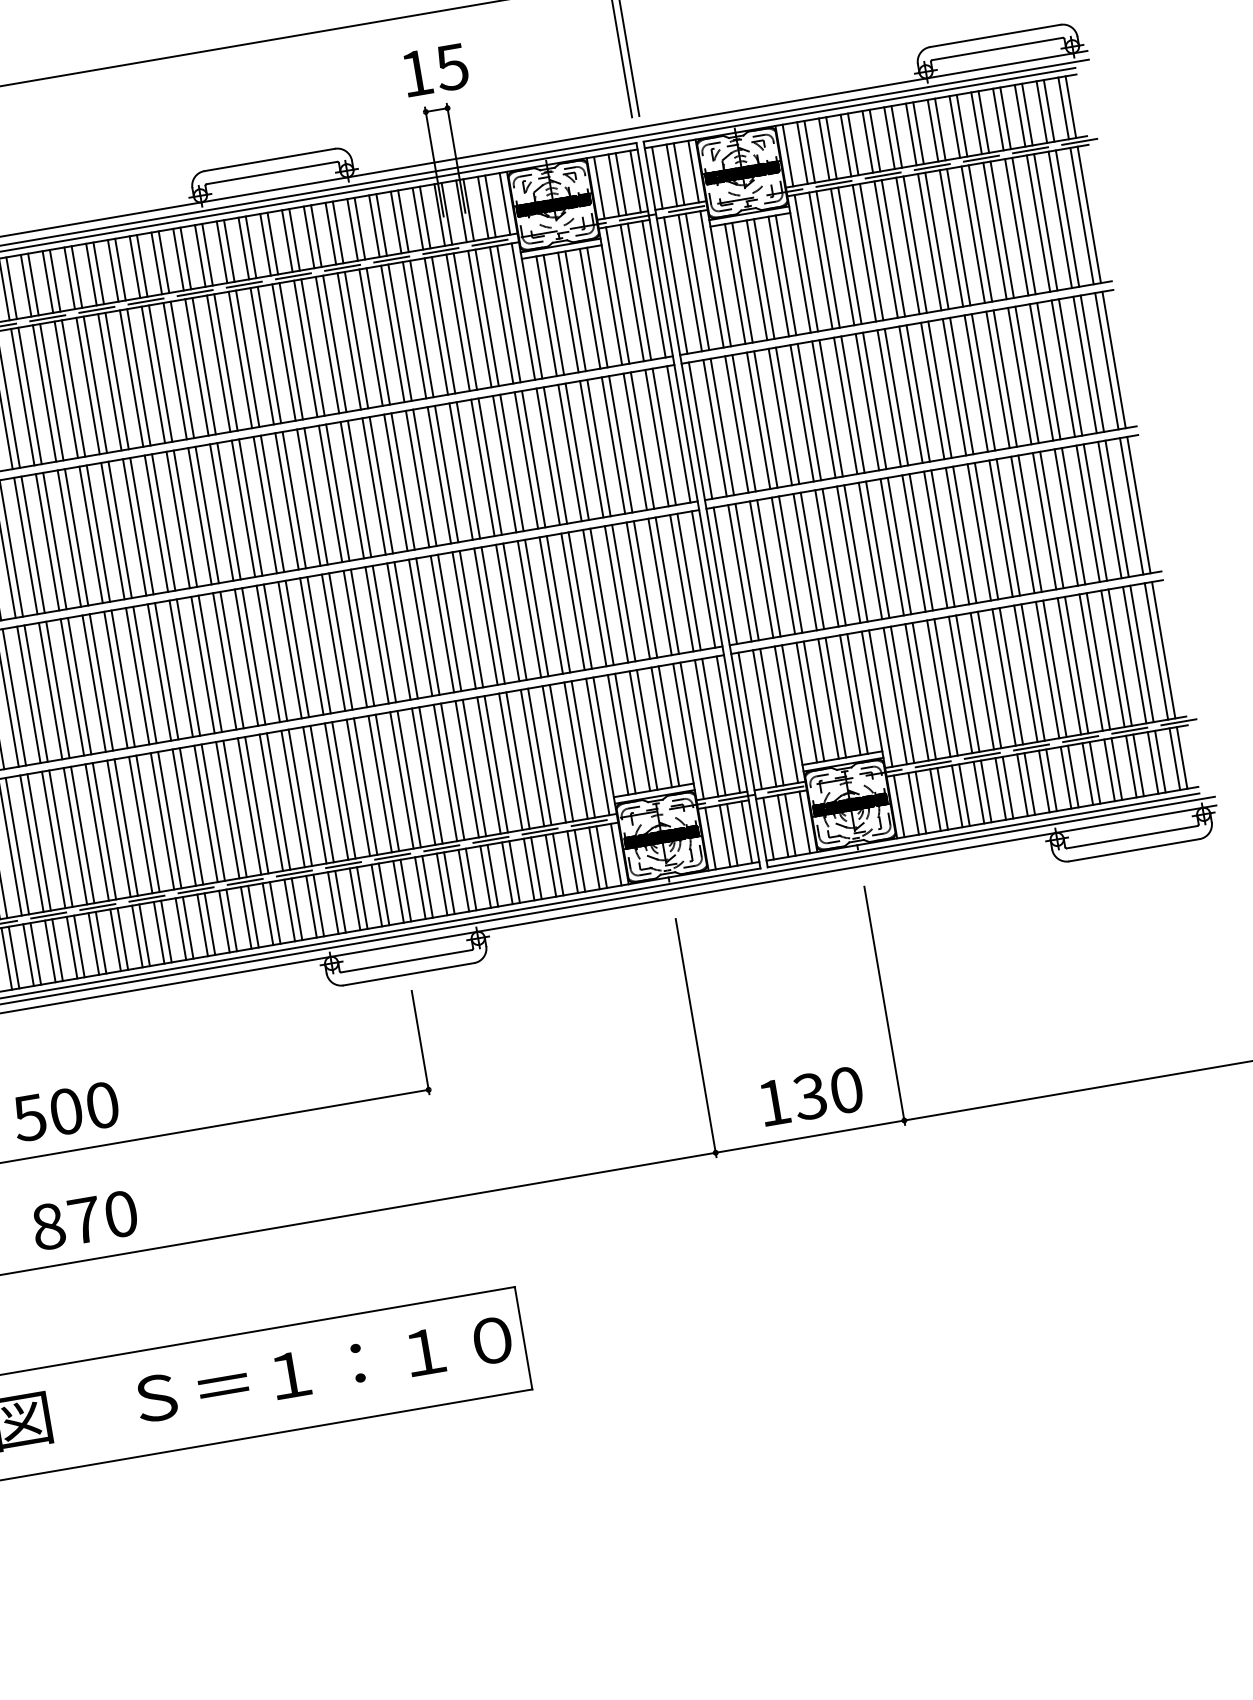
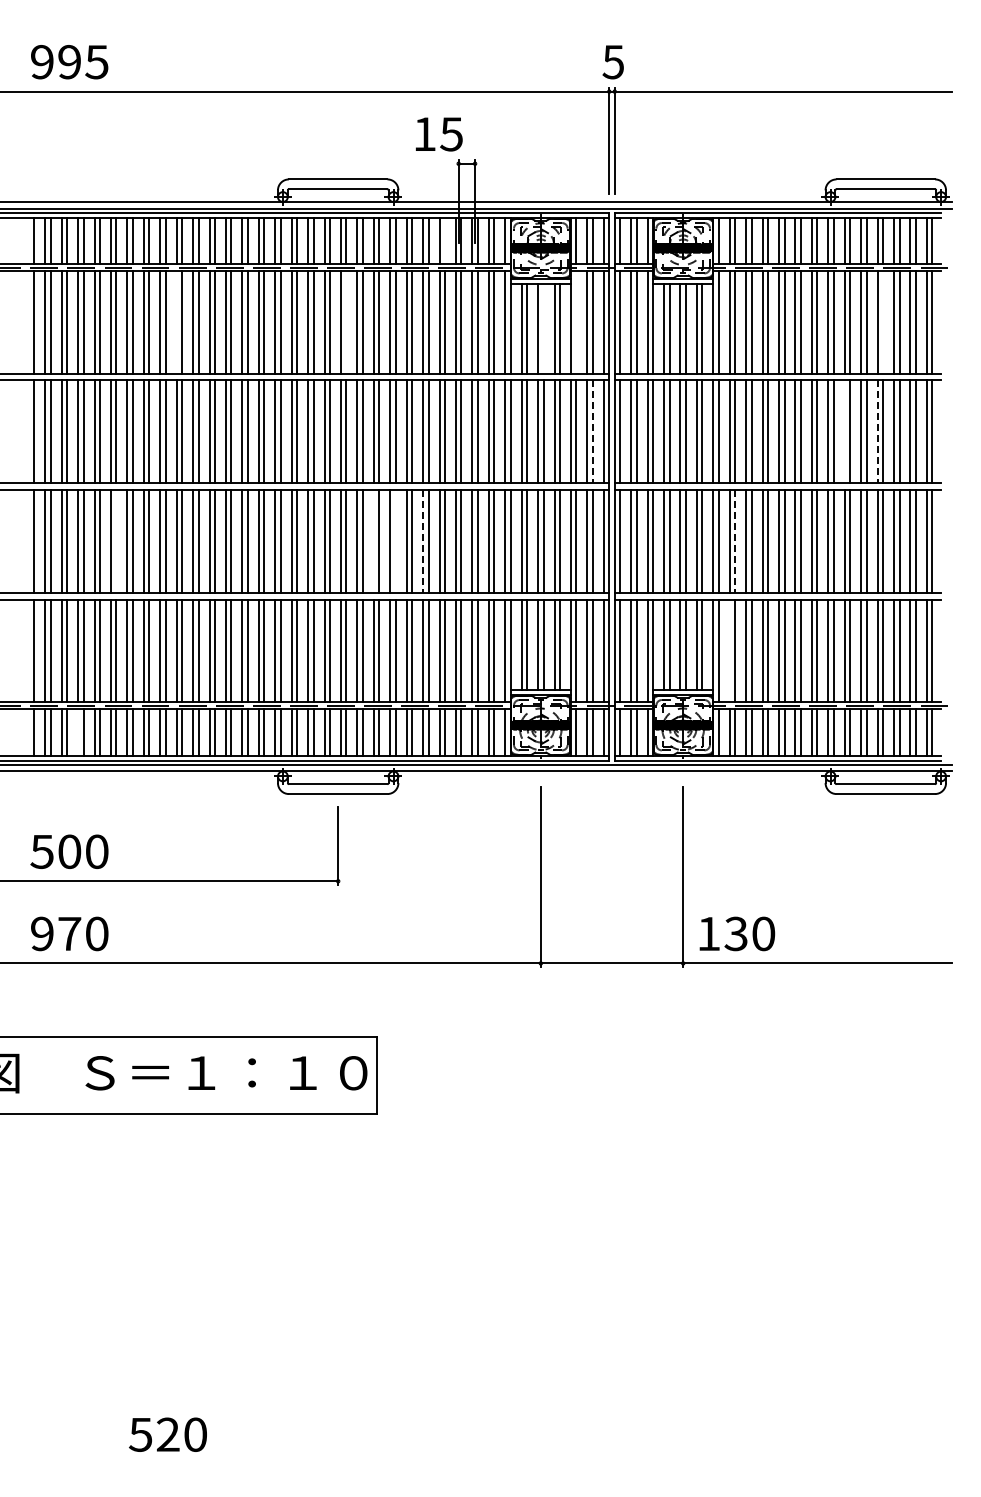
text: (436, 70) -> (439, 134), moved
line: (424, 216) -> (444, 240), removed
line: (1024, 224) -> (883, 321), removed
line: (617, 294) -> (576, 321), removed
line: (575, 310) -> (543, 328), removed
line: (312, 346) -> (346, 321), removed
line: (1041, 373) -> (877, 432), solid -> dashed
line: (997, 379) -> (844, 431), removed
line: (87, 384) -> (176, 321), removed
line: (663, 437) -> (592, 432), solid -> dashed
line: (878, 549) -> (735, 541), solid -> dashed
line: (464, 620) -> (423, 541), solid -> dashed
line: (427, 626) -> (395, 541), removed
line: (398, 631) -> (373, 541), removed
line: (58, 689) -> (116, 541), removed
line: (894, 695) -> (729, 650), removed
line: (50, 951) -> (78, 732), removed
text: (811, 1095) -> (737, 933), moved
text: (48, 1226) -> (42, 933), 870 -> 970

